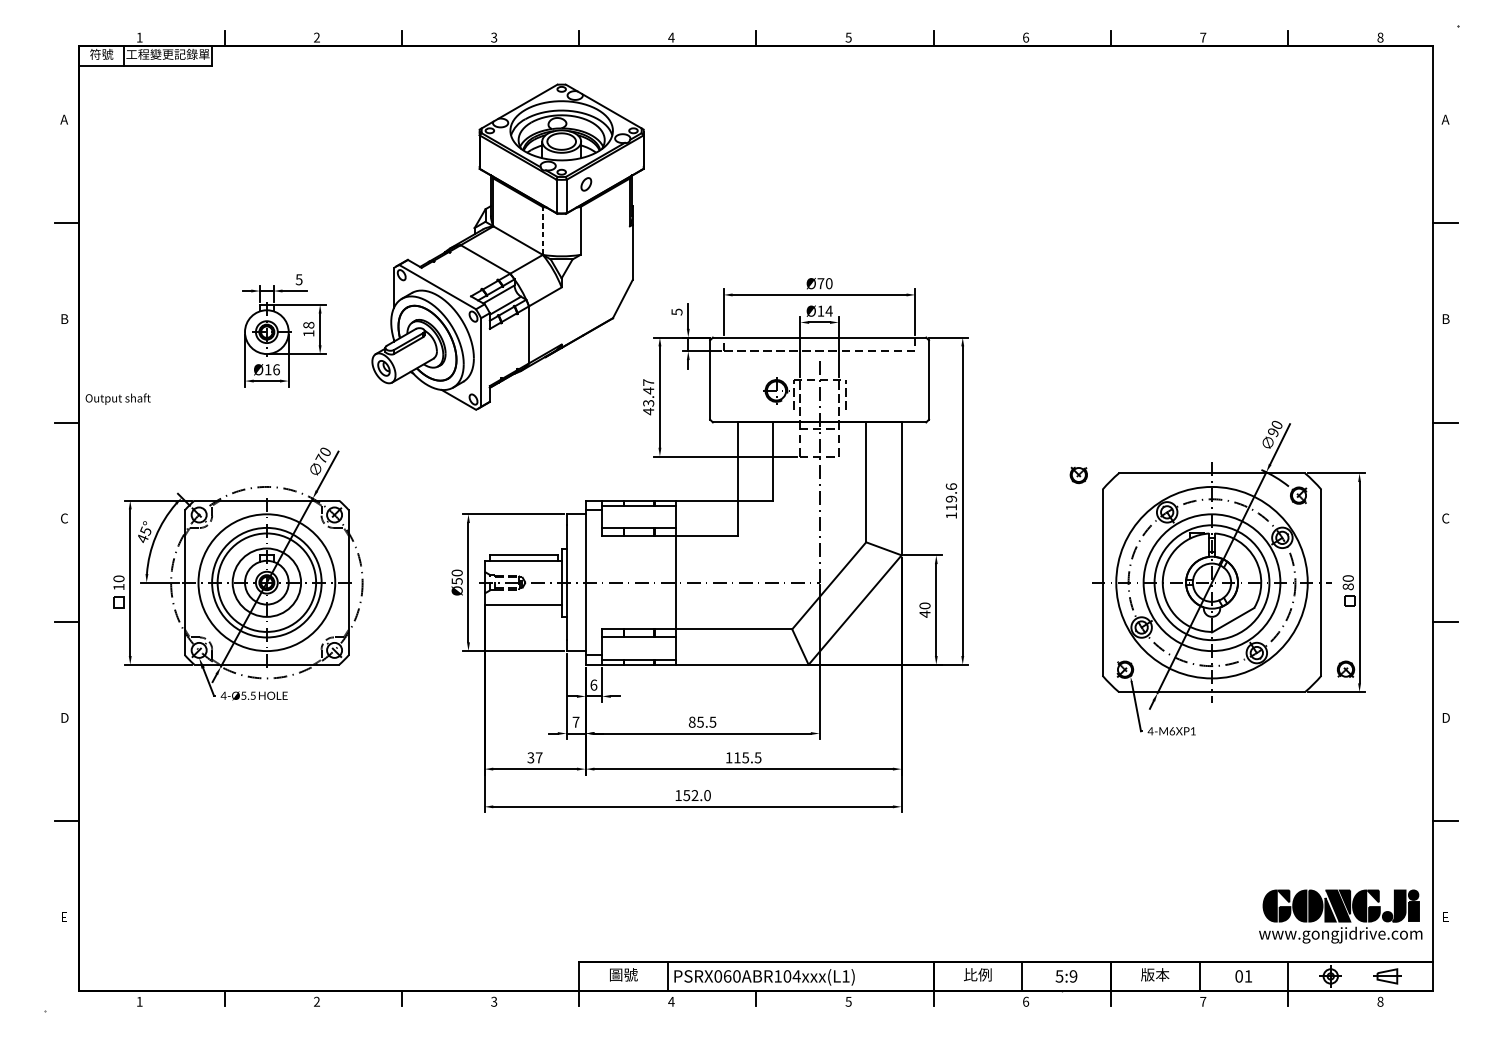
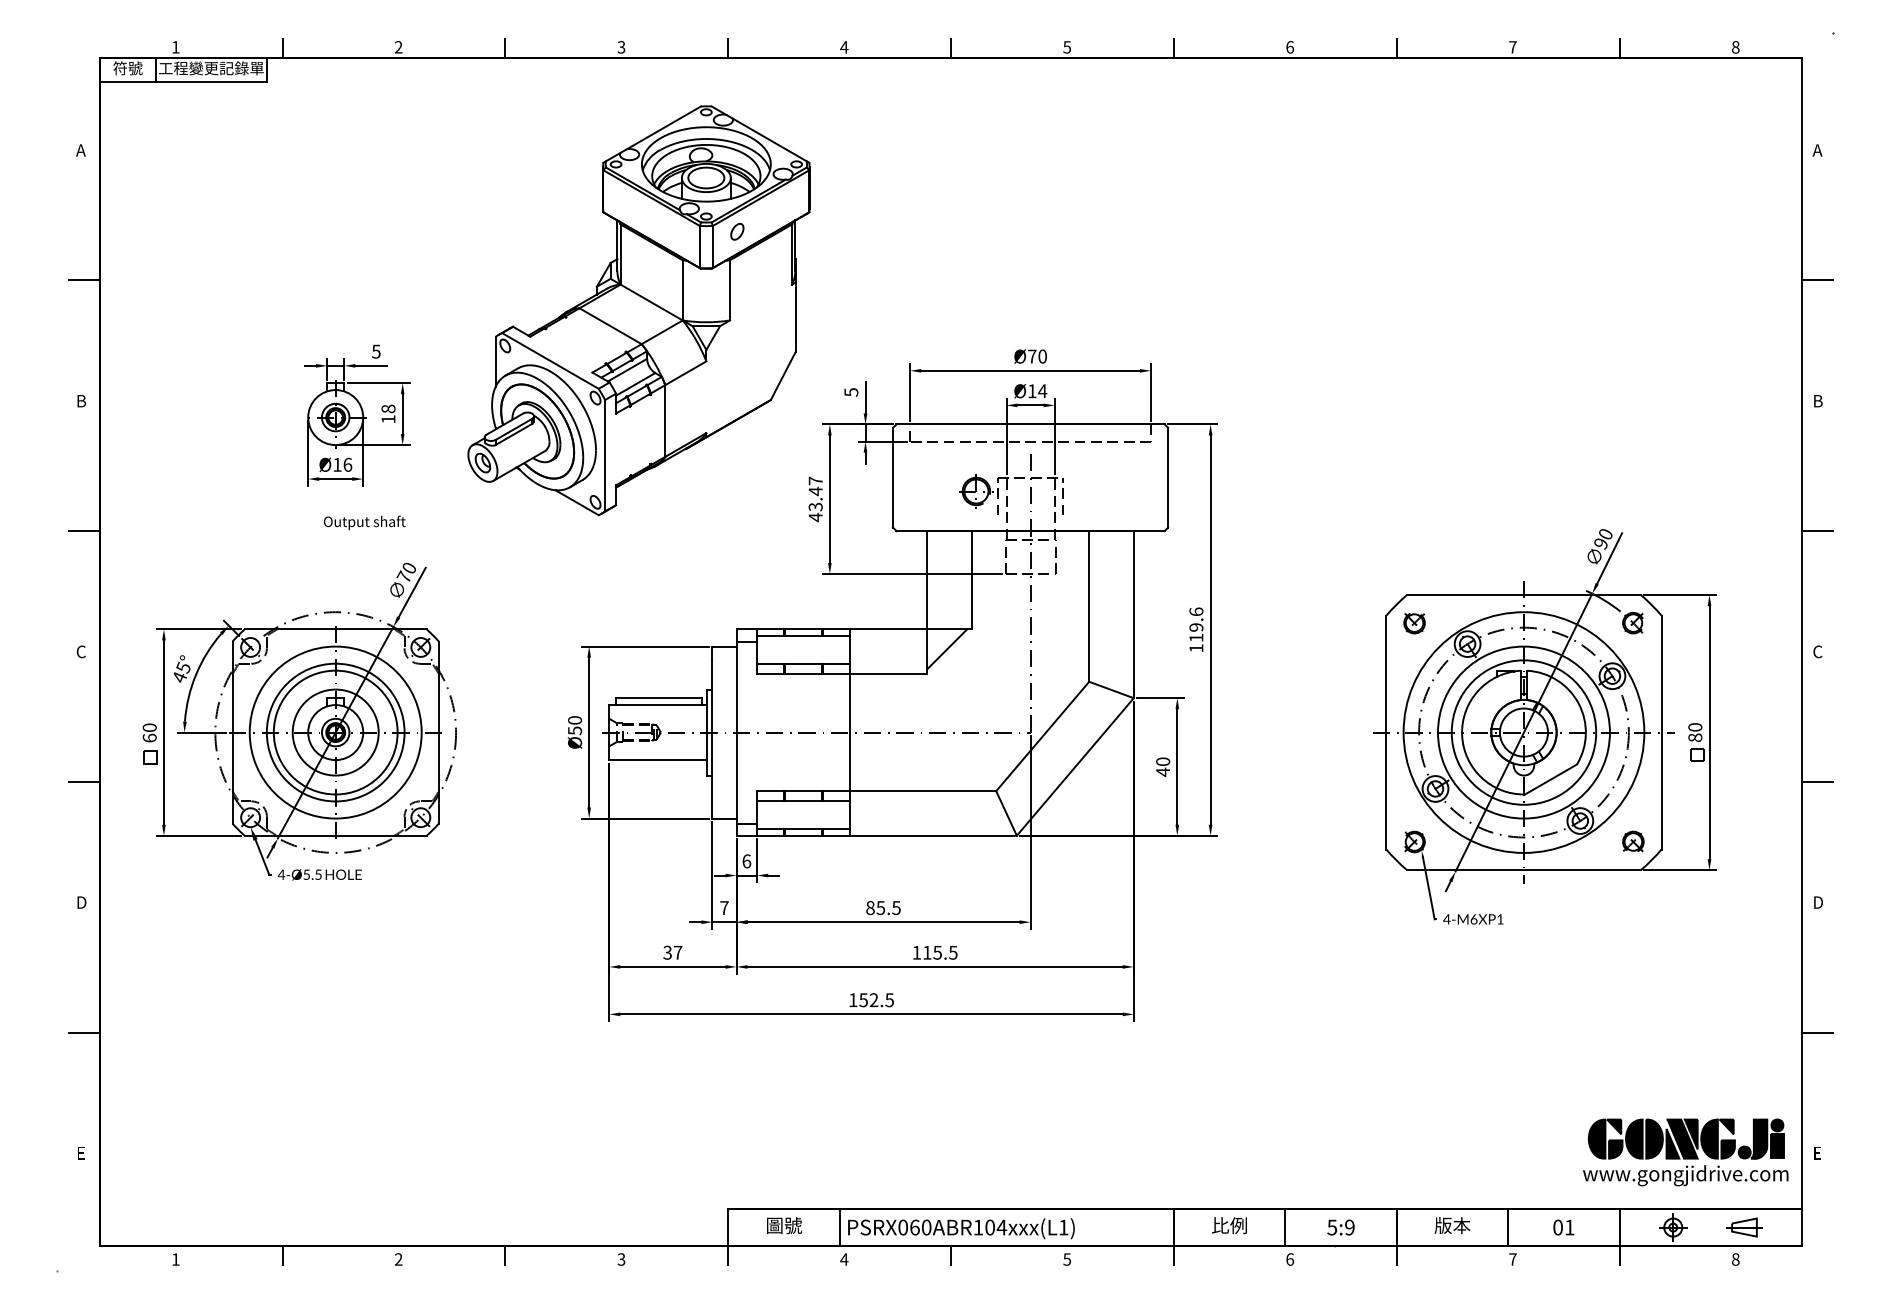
line: (542, 230) -> (682, 289), dashed -> solid
text: (117, 398) -> (364, 522), moved
part: (1078, 475) -> (1414, 623), moved
line: (753, 516) -> (947, 649), added
text: (118, 586) -> (149, 737), 10 -> 60
part: (1346, 669) -> (1633, 841), moved
text: (707, 795) -> (889, 1000), 152.0 -> 152.5

